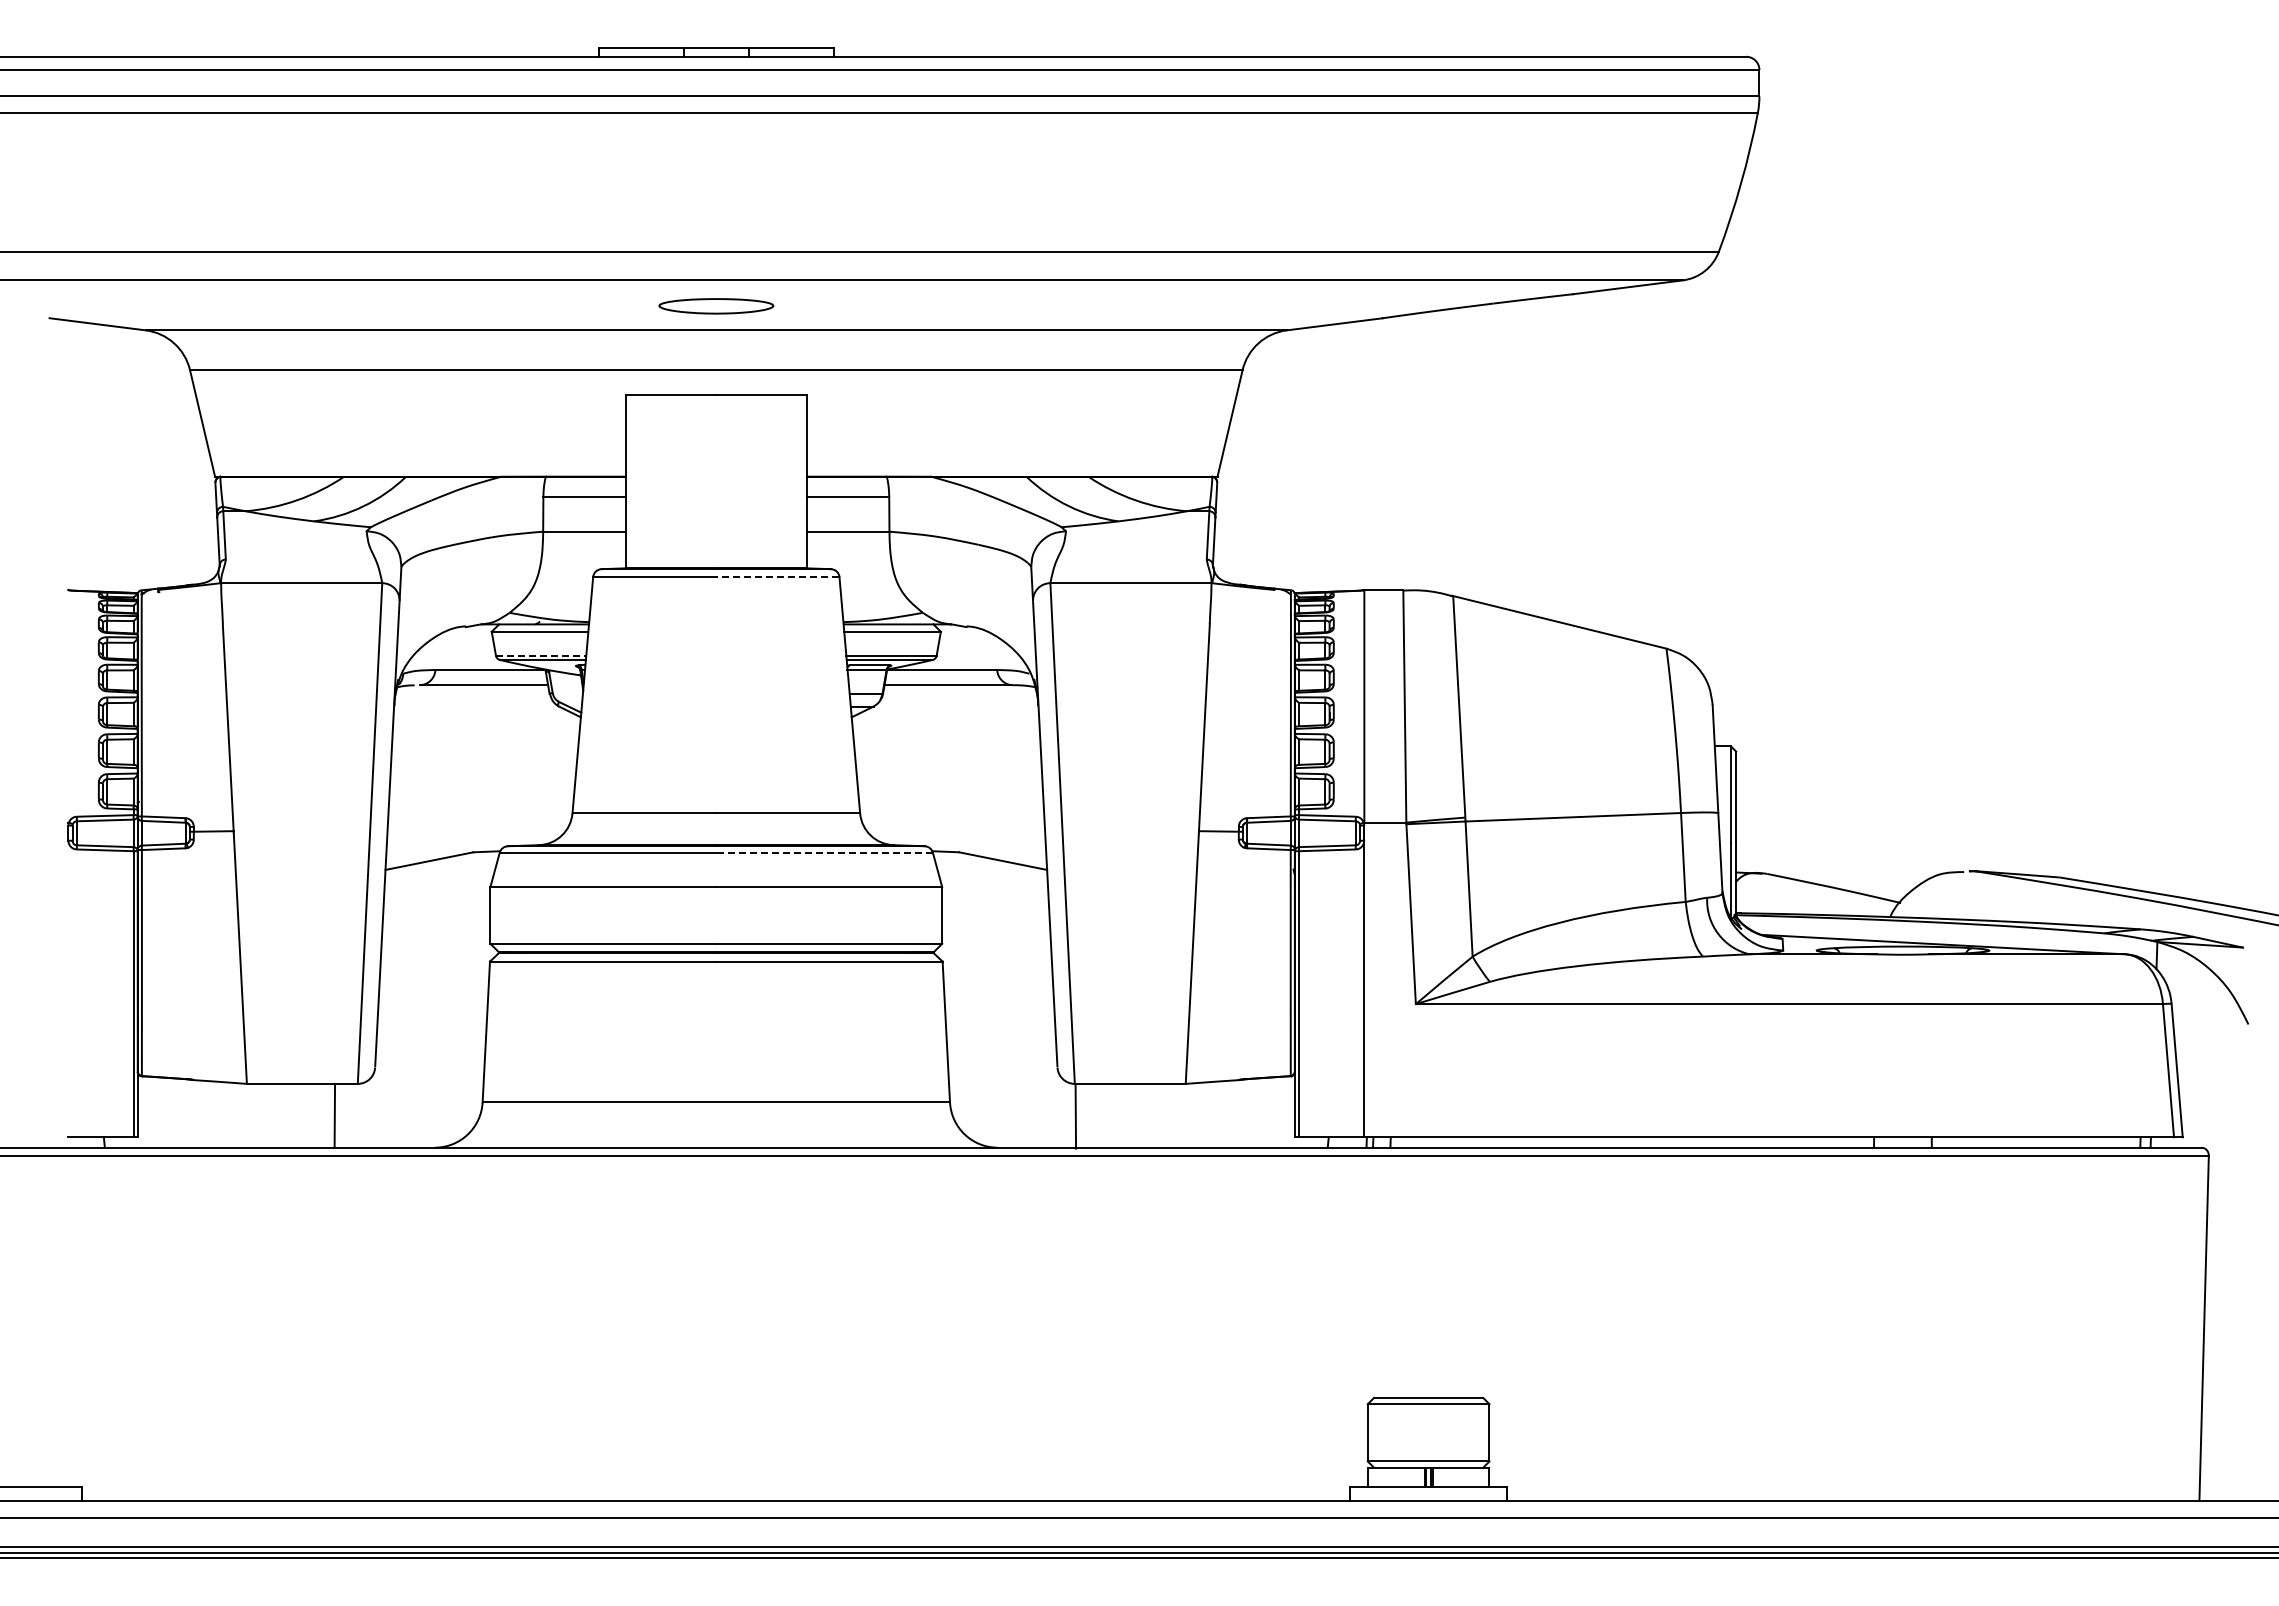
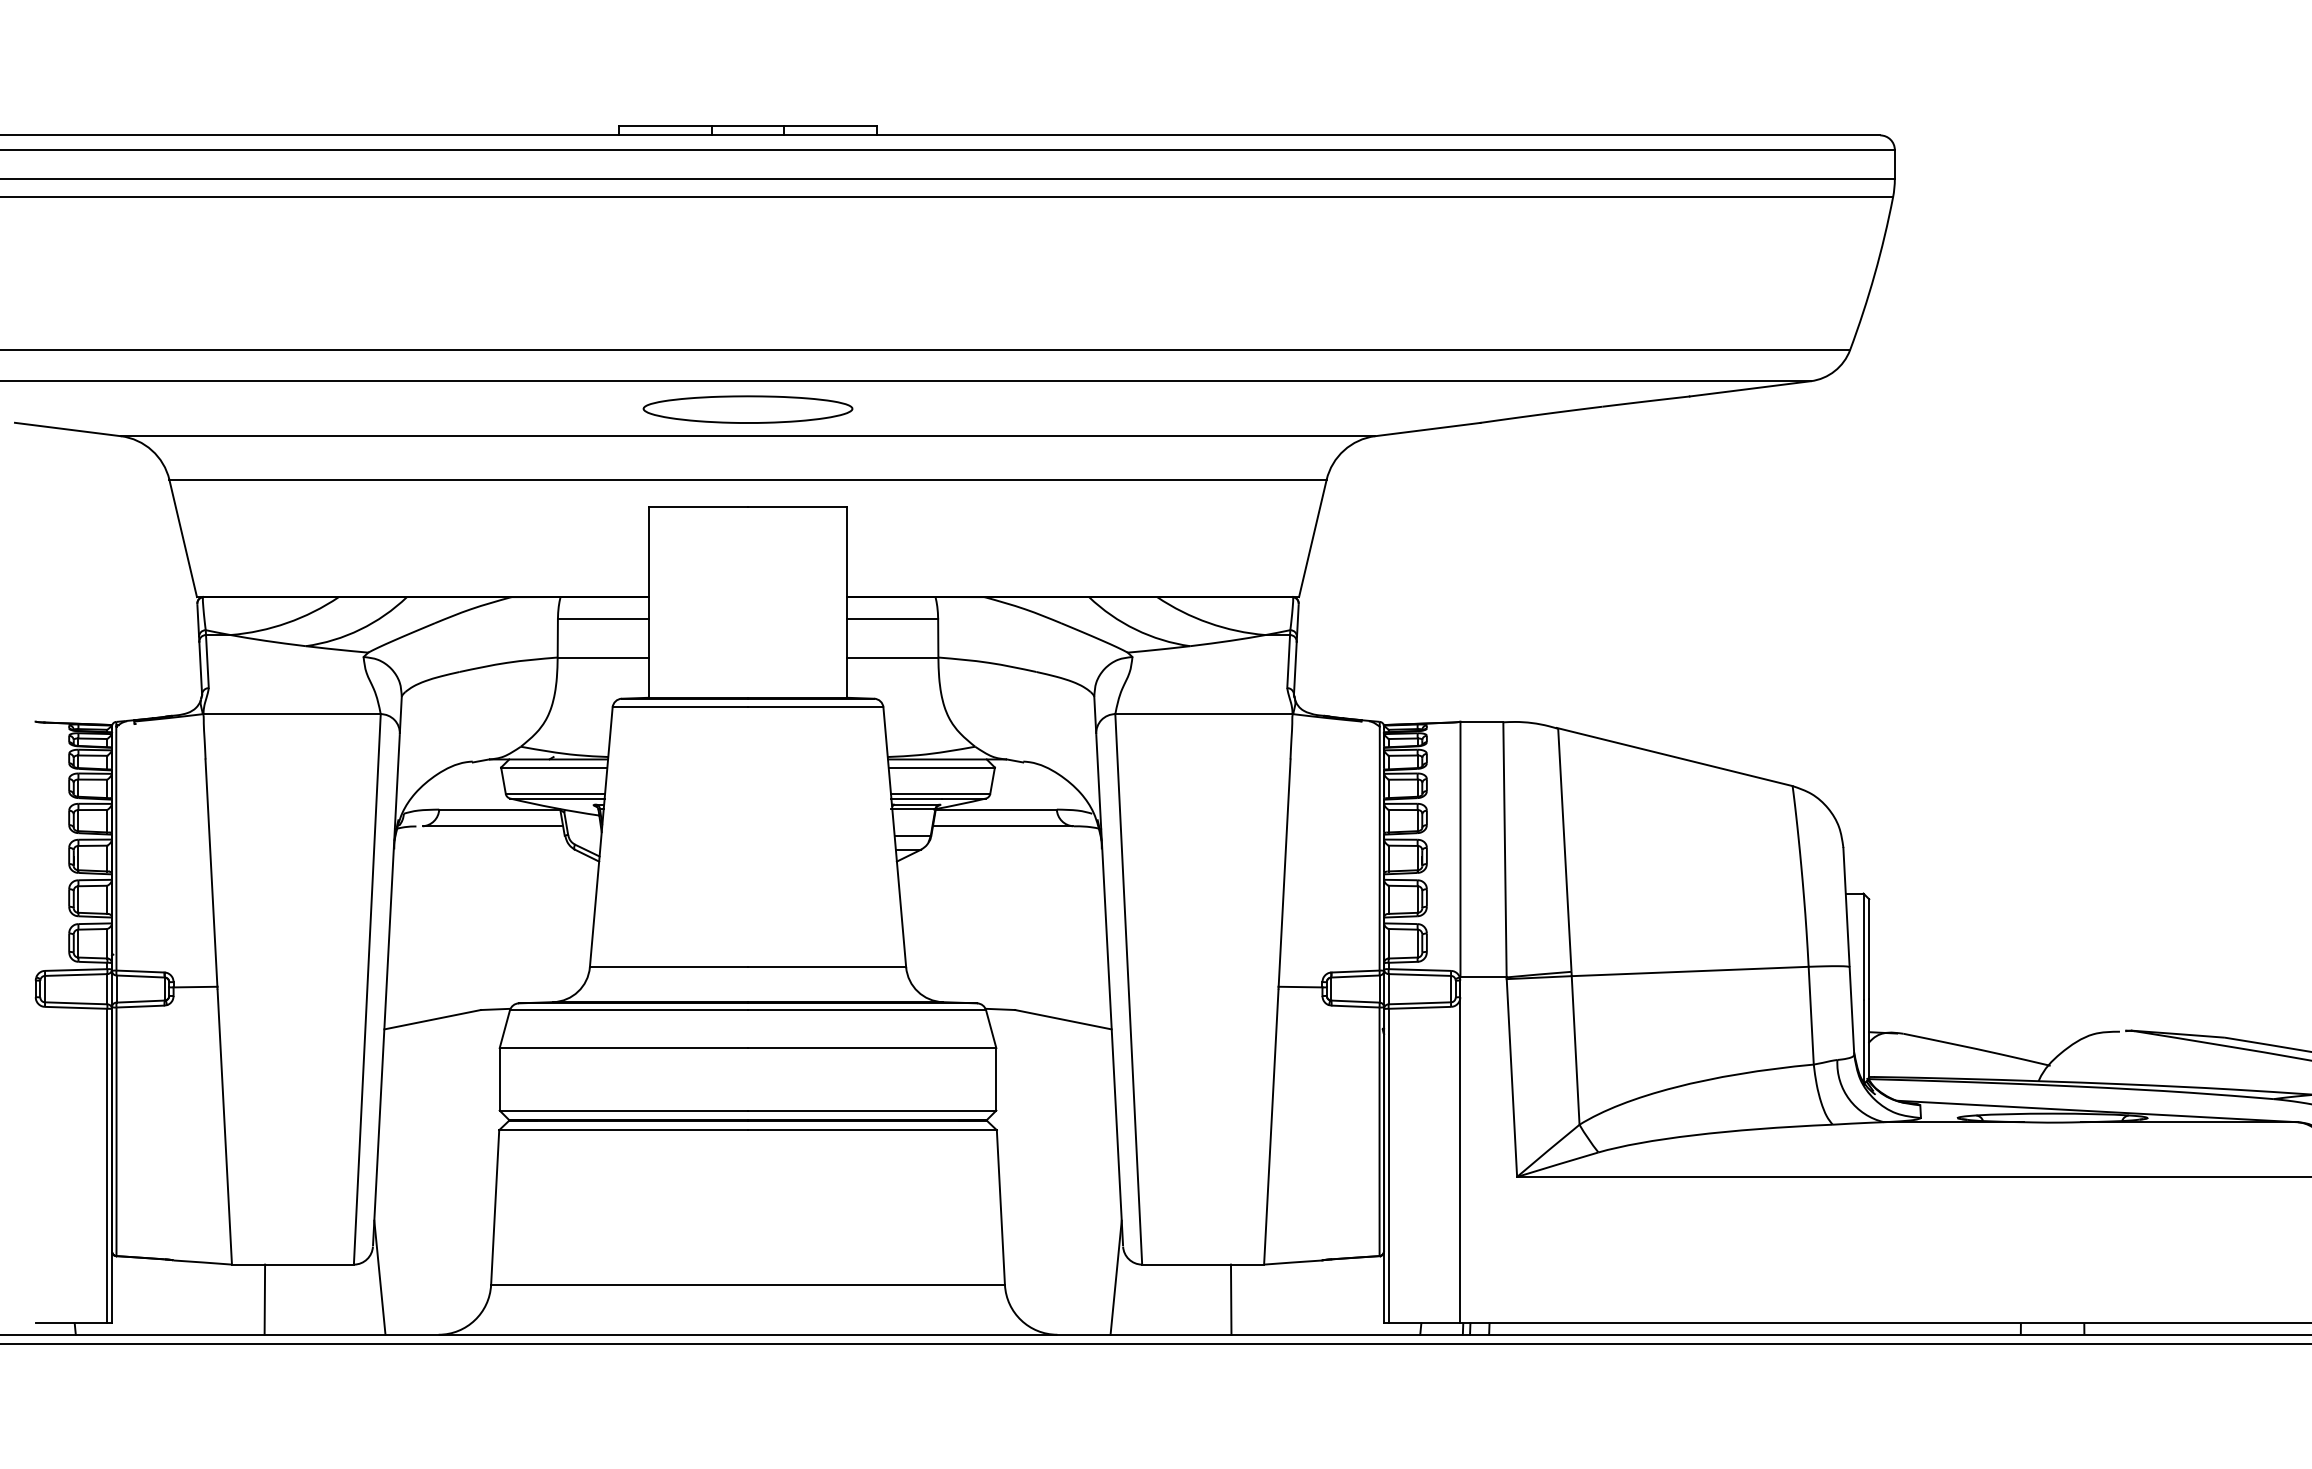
part: (716, 306) -> (748, 409), size x1.67
line: (777, 577) -> (815, 707), dashed -> solid
line: (541, 655) -> (555, 793), dashed -> solid
line: (824, 852) -> (866, 1010), dashed -> solid
line: (381, 1095) -> (379, 1277), added
line: (1051, 1095) -> (1116, 1277), added
line: (334, 1115) -> (264, 1299), moved
line: (1075, 1116) -> (1230, 1299), moved

